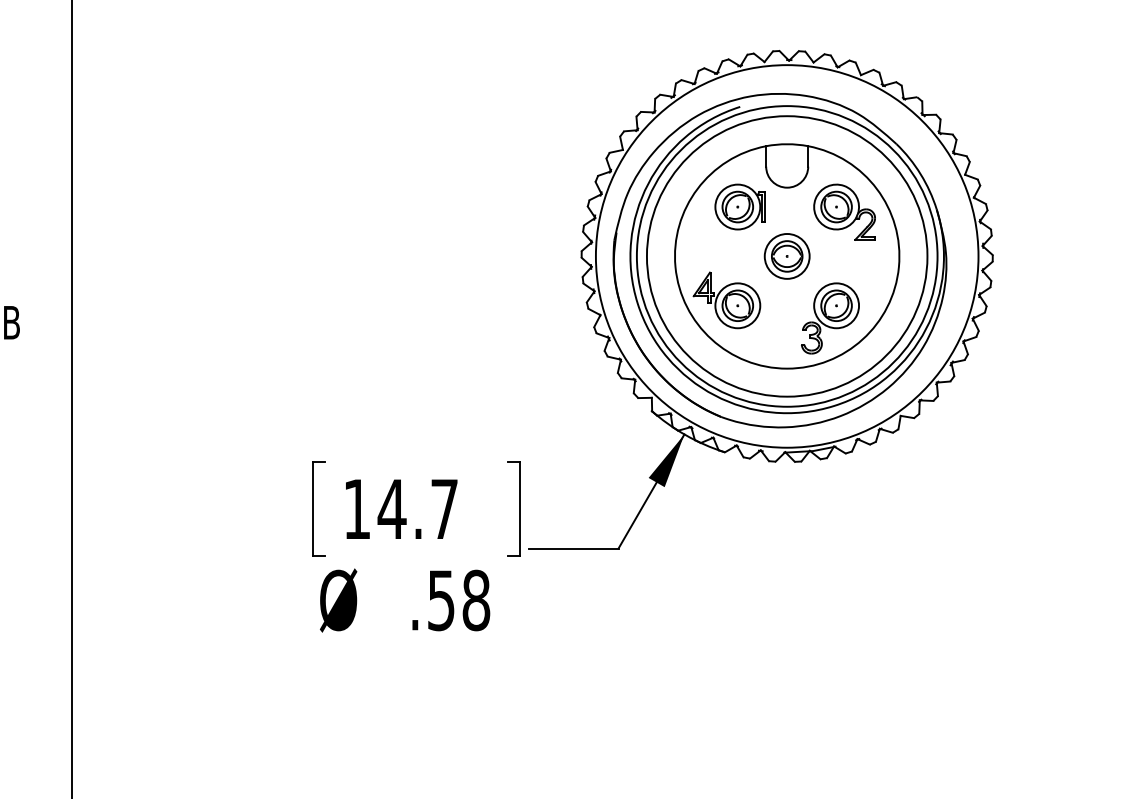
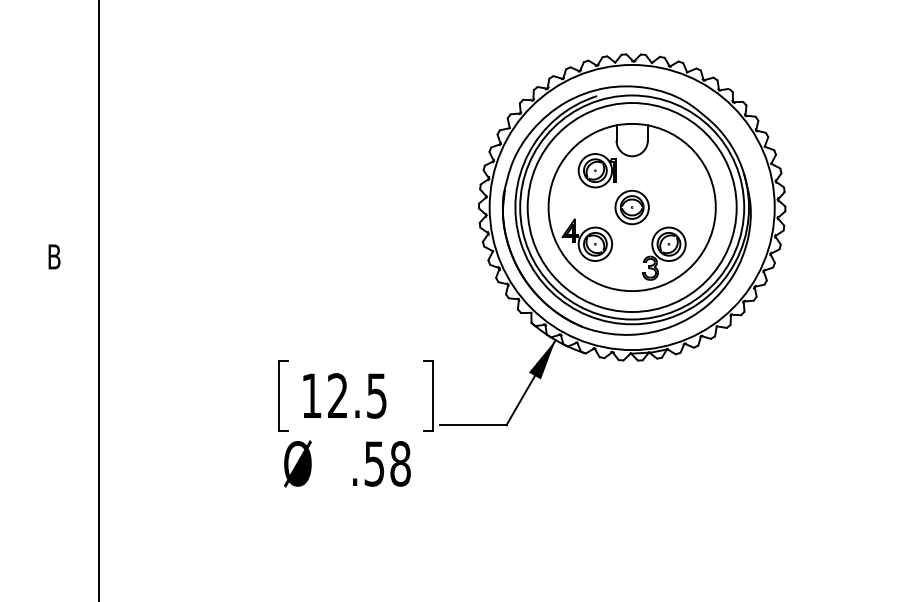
part: (843, 212) -> (674, 174), removed
text: (417, 508) -> (356, 395), 14.7 -> 12.5

